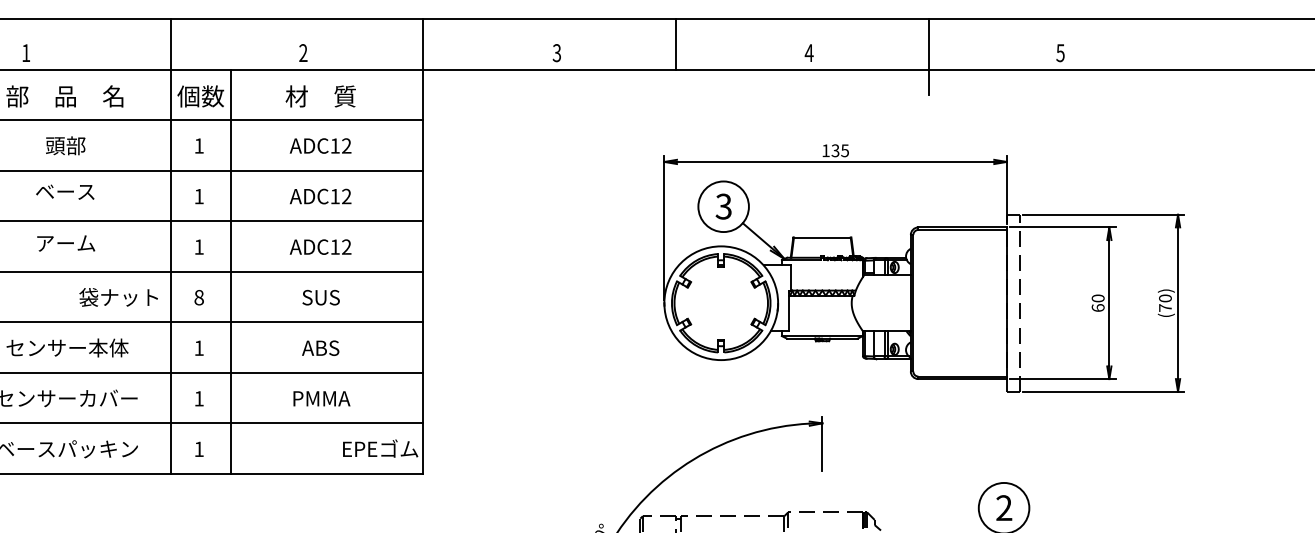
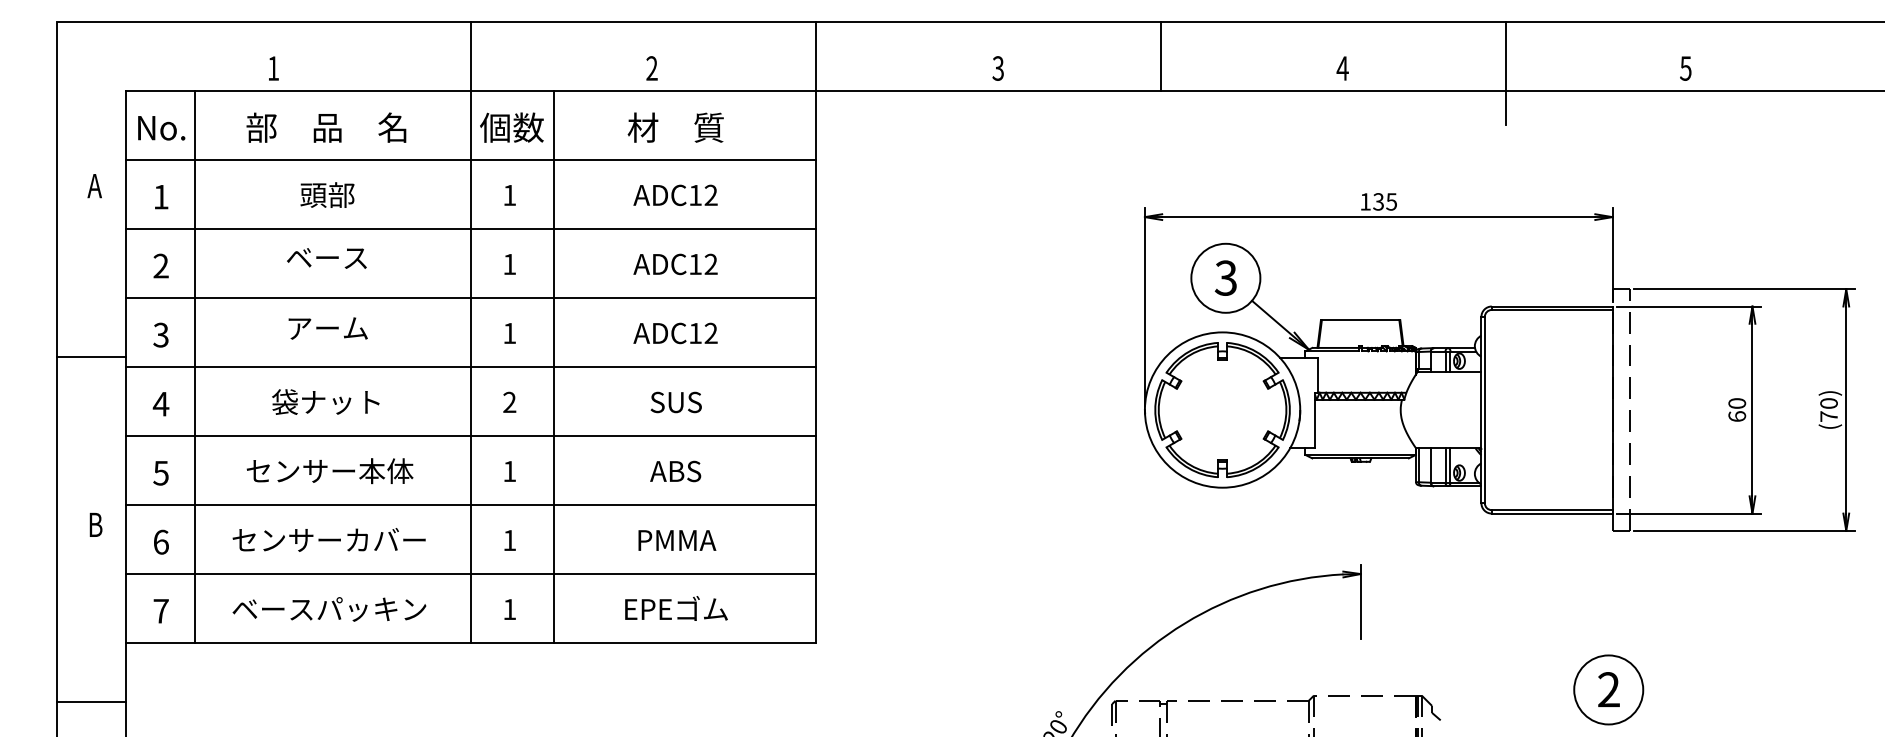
text: (118, 296) -> (325, 401), moved
text: (198, 297) -> (509, 402), 8 -> 2
text: (380, 448) -> (676, 608), moved

